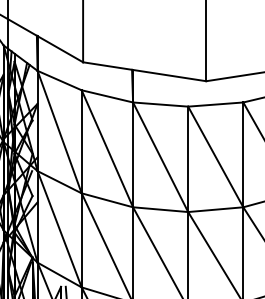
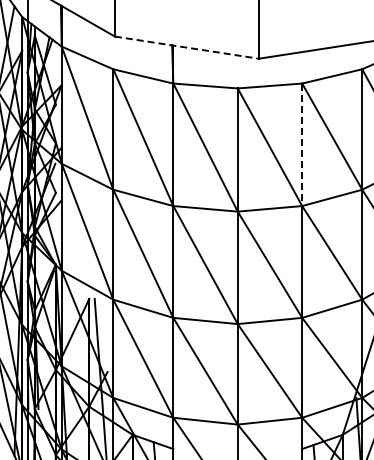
line: (144, 71) -> (186, 47), solid -> dashed
line: (243, 155) -> (302, 145), solid -> dashed

